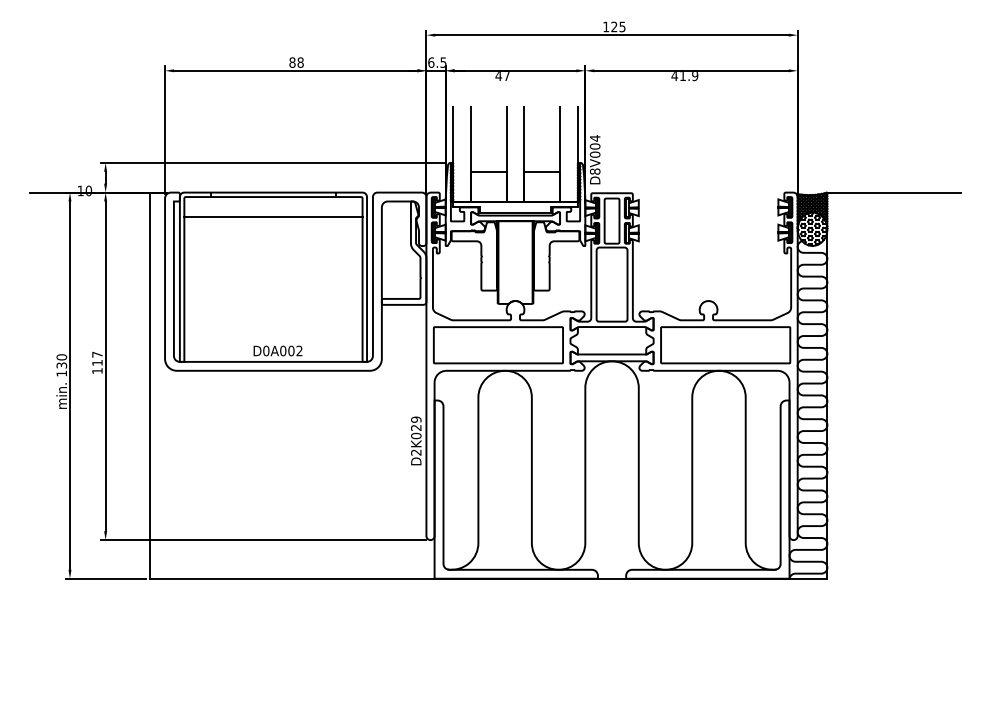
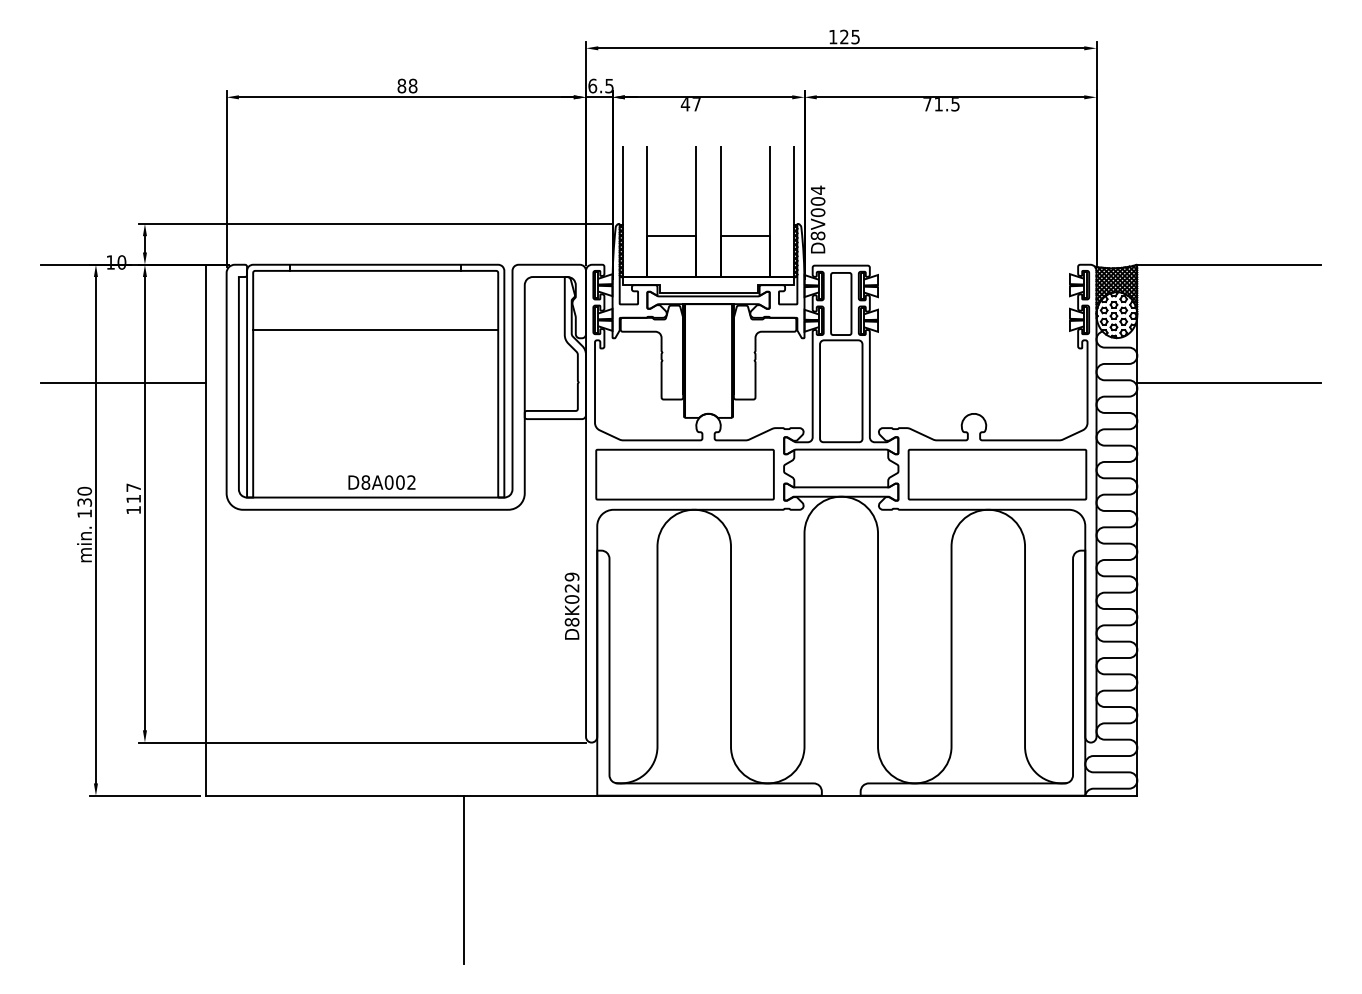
text: (684, 76) -> (940, 104), 41.9 -> 71.5
line: (273, 217) -> (375, 330), moved
line: (90, 278) -> (123, 383), added
line: (894, 278) -> (1229, 383), added
text: (266, 350) -> (365, 482), D0A002 -> D8A002
text: (415, 452) -> (571, 621), D2K029 -> D8K029
line: (337, 639) -> (463, 879), added

